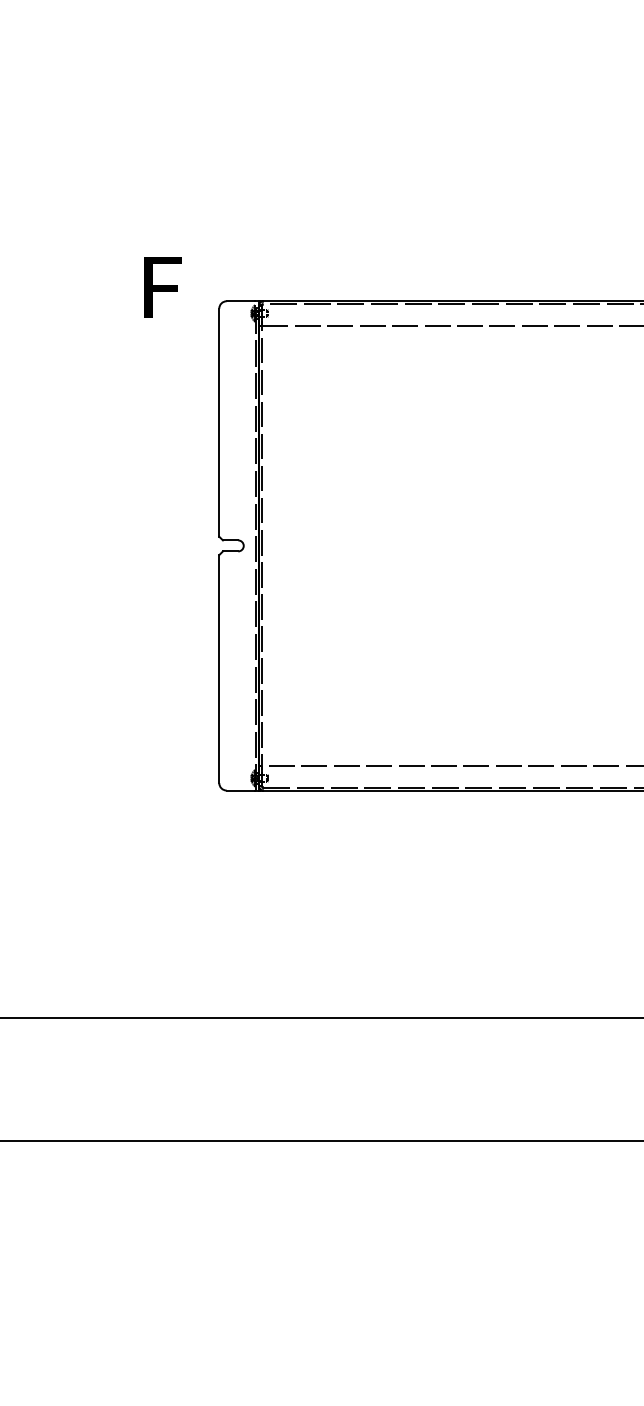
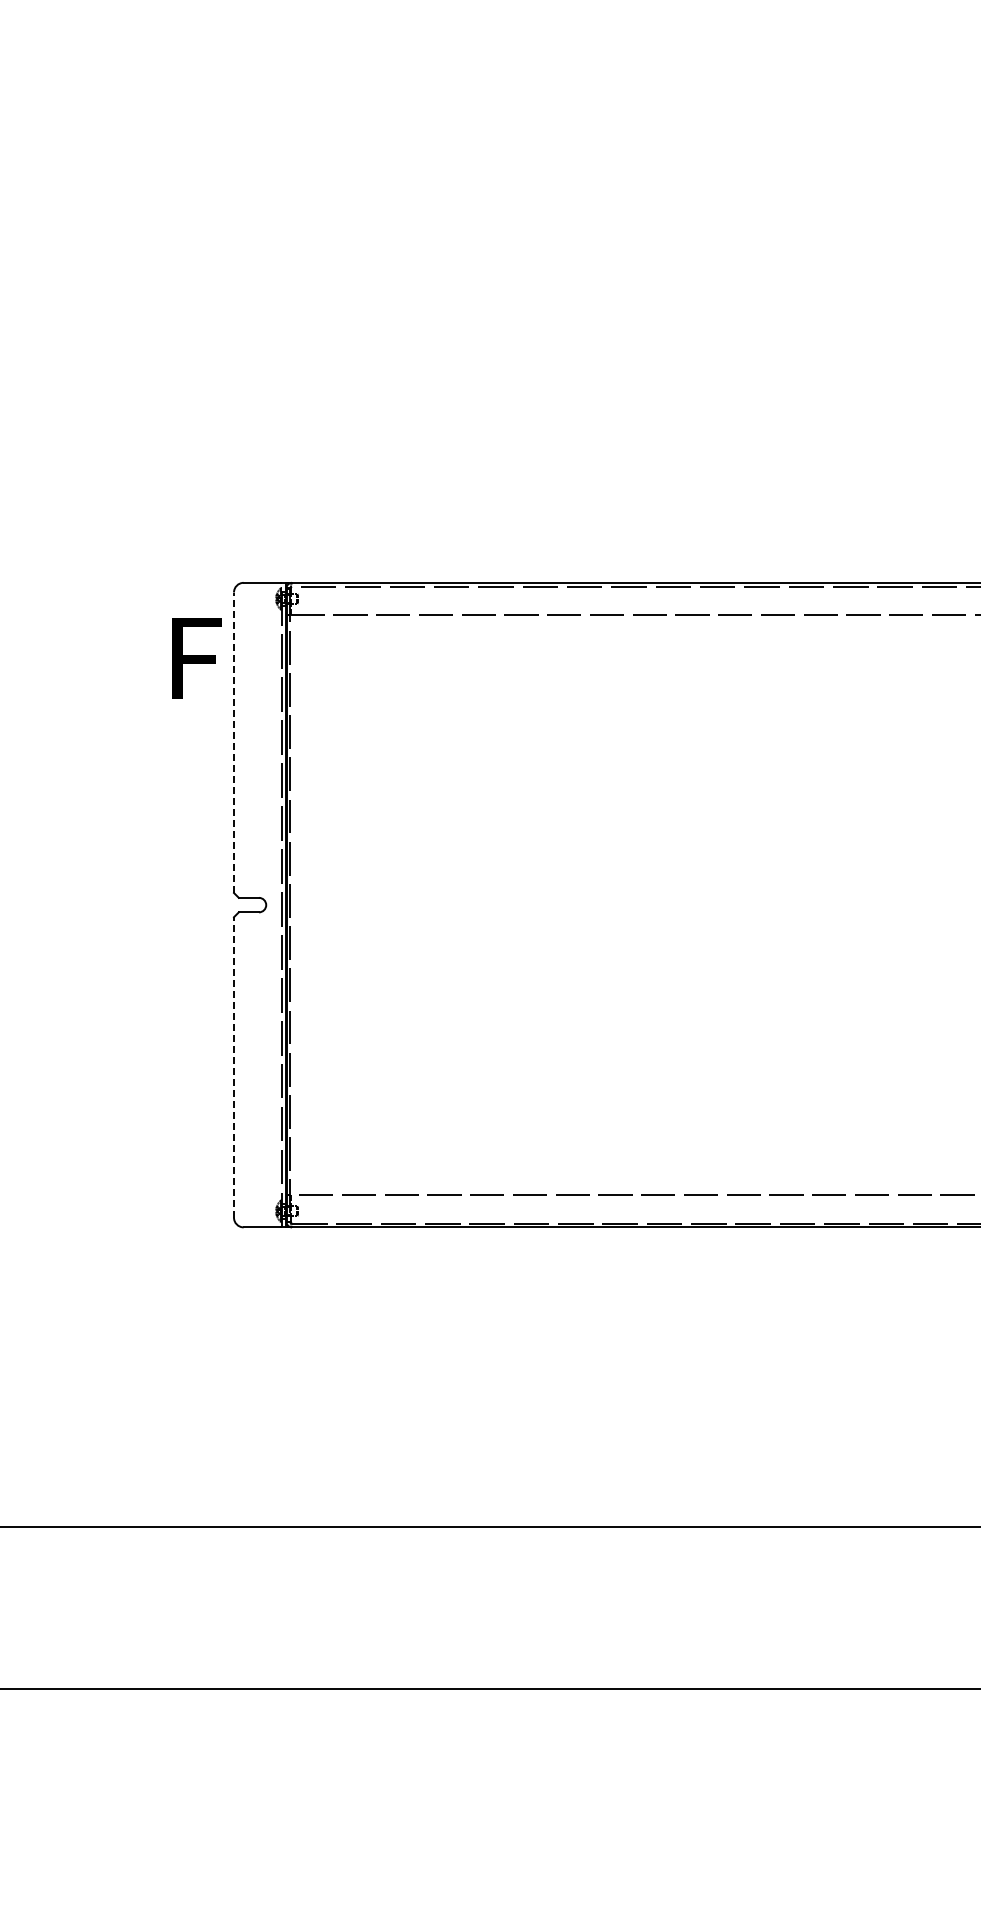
text: (162, 287) -> (196, 658), moved
line: (219, 422) -> (234, 742), solid -> dashed
line: (219, 668) -> (234, 1066), solid -> dashed

